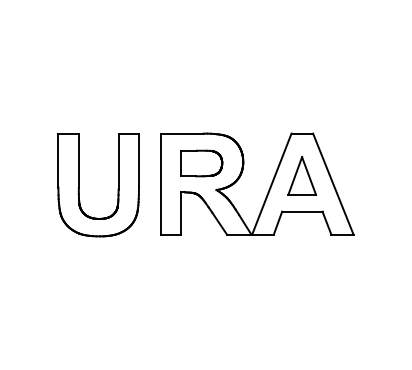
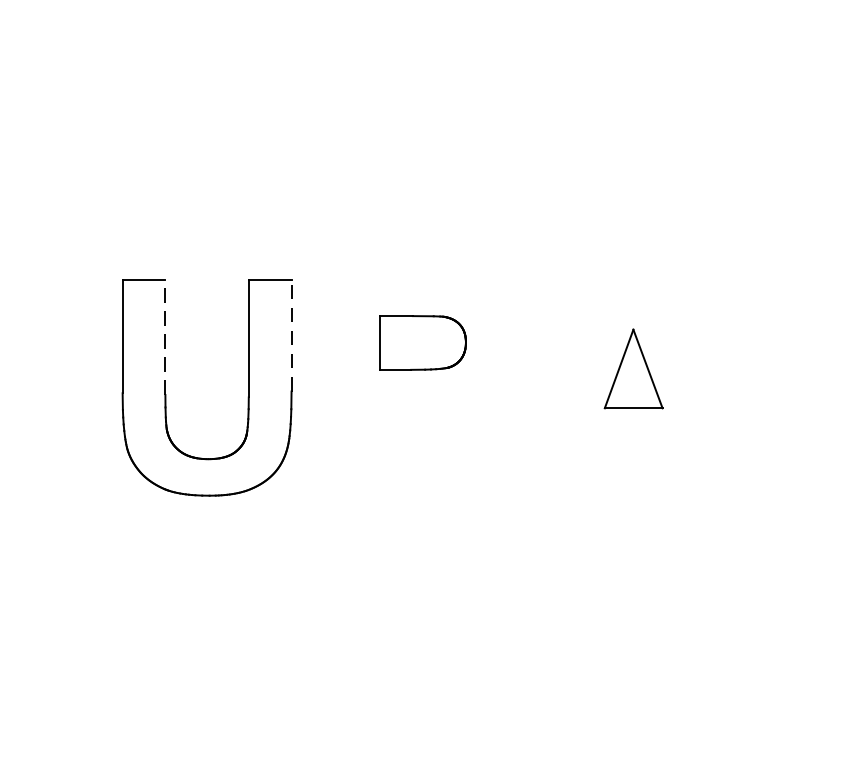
line: (78, 160) -> (164, 336), solid -> dashed
line: (139, 160) -> (292, 336), solid -> dashed
part: (268, 189) -> (563, 397), removed

